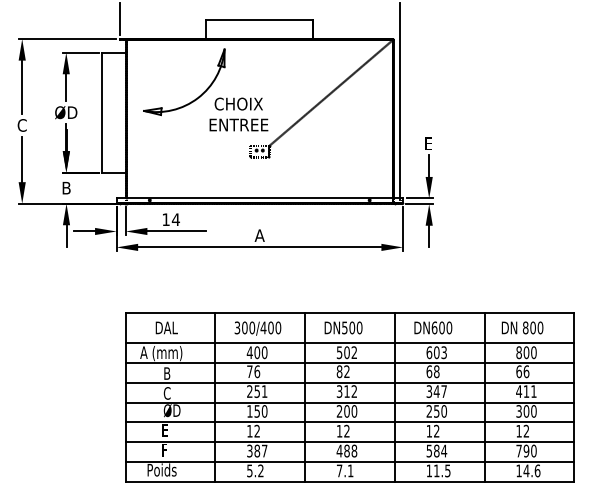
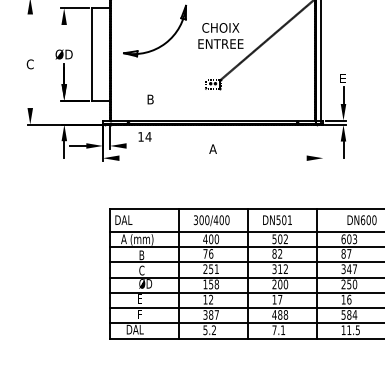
line: (22, 86) -> (30, 34), removed
line: (66, 87) -> (64, 35), removed
text: (238, 114) -> (220, 35), moved
line: (22, 159) -> (30, 90), removed
text: (66, 188) -> (150, 99), moved
line: (402, 228) -> (322, 143), removed
line: (176, 231) -> (149, 145), removed
line: (259, 247) -> (212, 158), removed
text: (166, 327) -> (123, 219), moved
text: (359, 327) -> (289, 219), DN500 -> DN501
text: (433, 327) -> (362, 219), moved
text: (432, 371) -> (346, 253), 68 -> 87
text: (264, 411) -> (216, 284), 150 -> 158
text: (346, 430) -> (279, 299), 12 -> 17
text: (436, 430) -> (349, 299), 12 -> 16
text: (162, 469) -> (138, 329), Poids -> DAL

